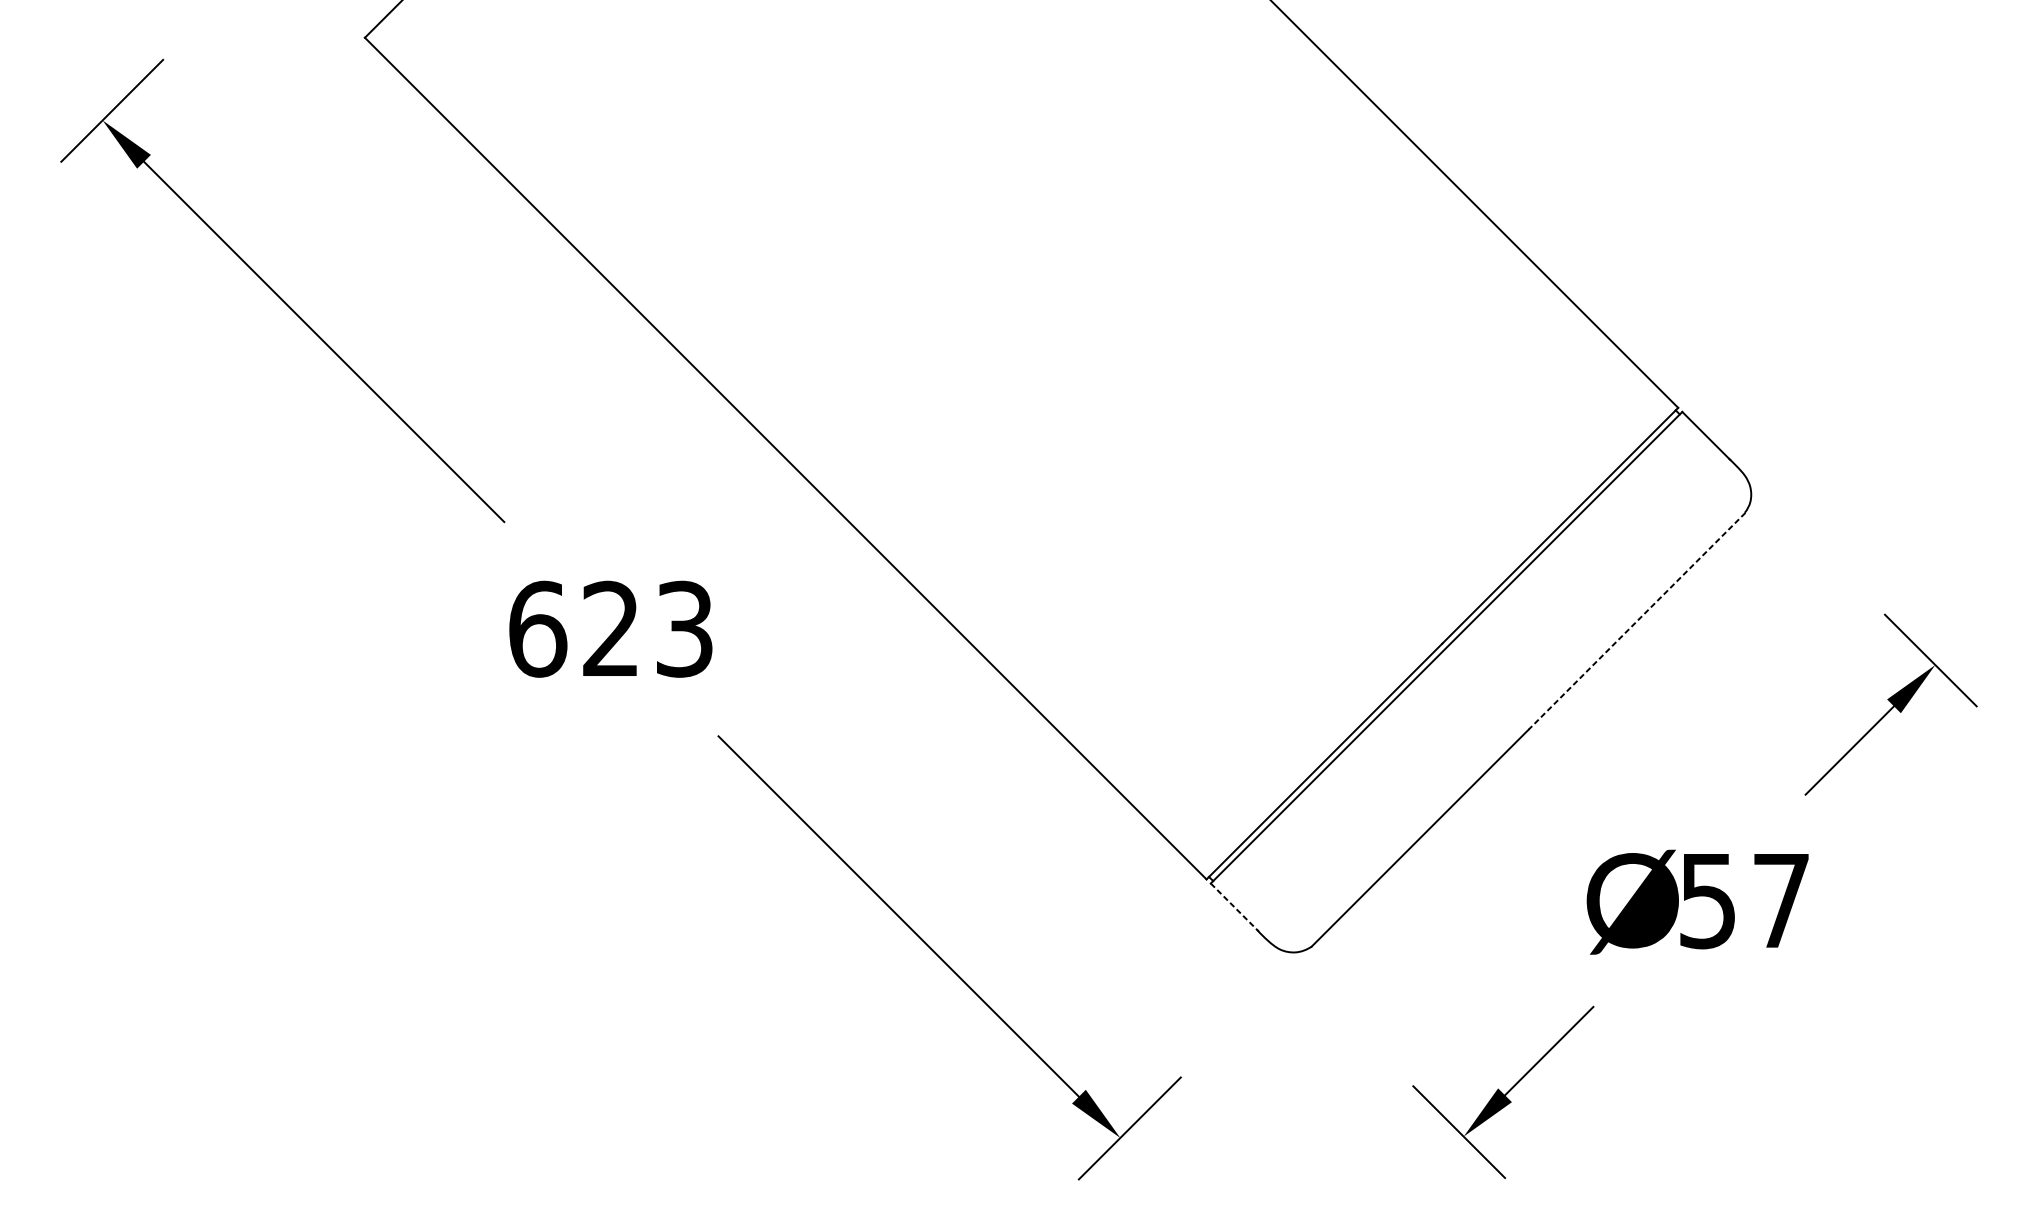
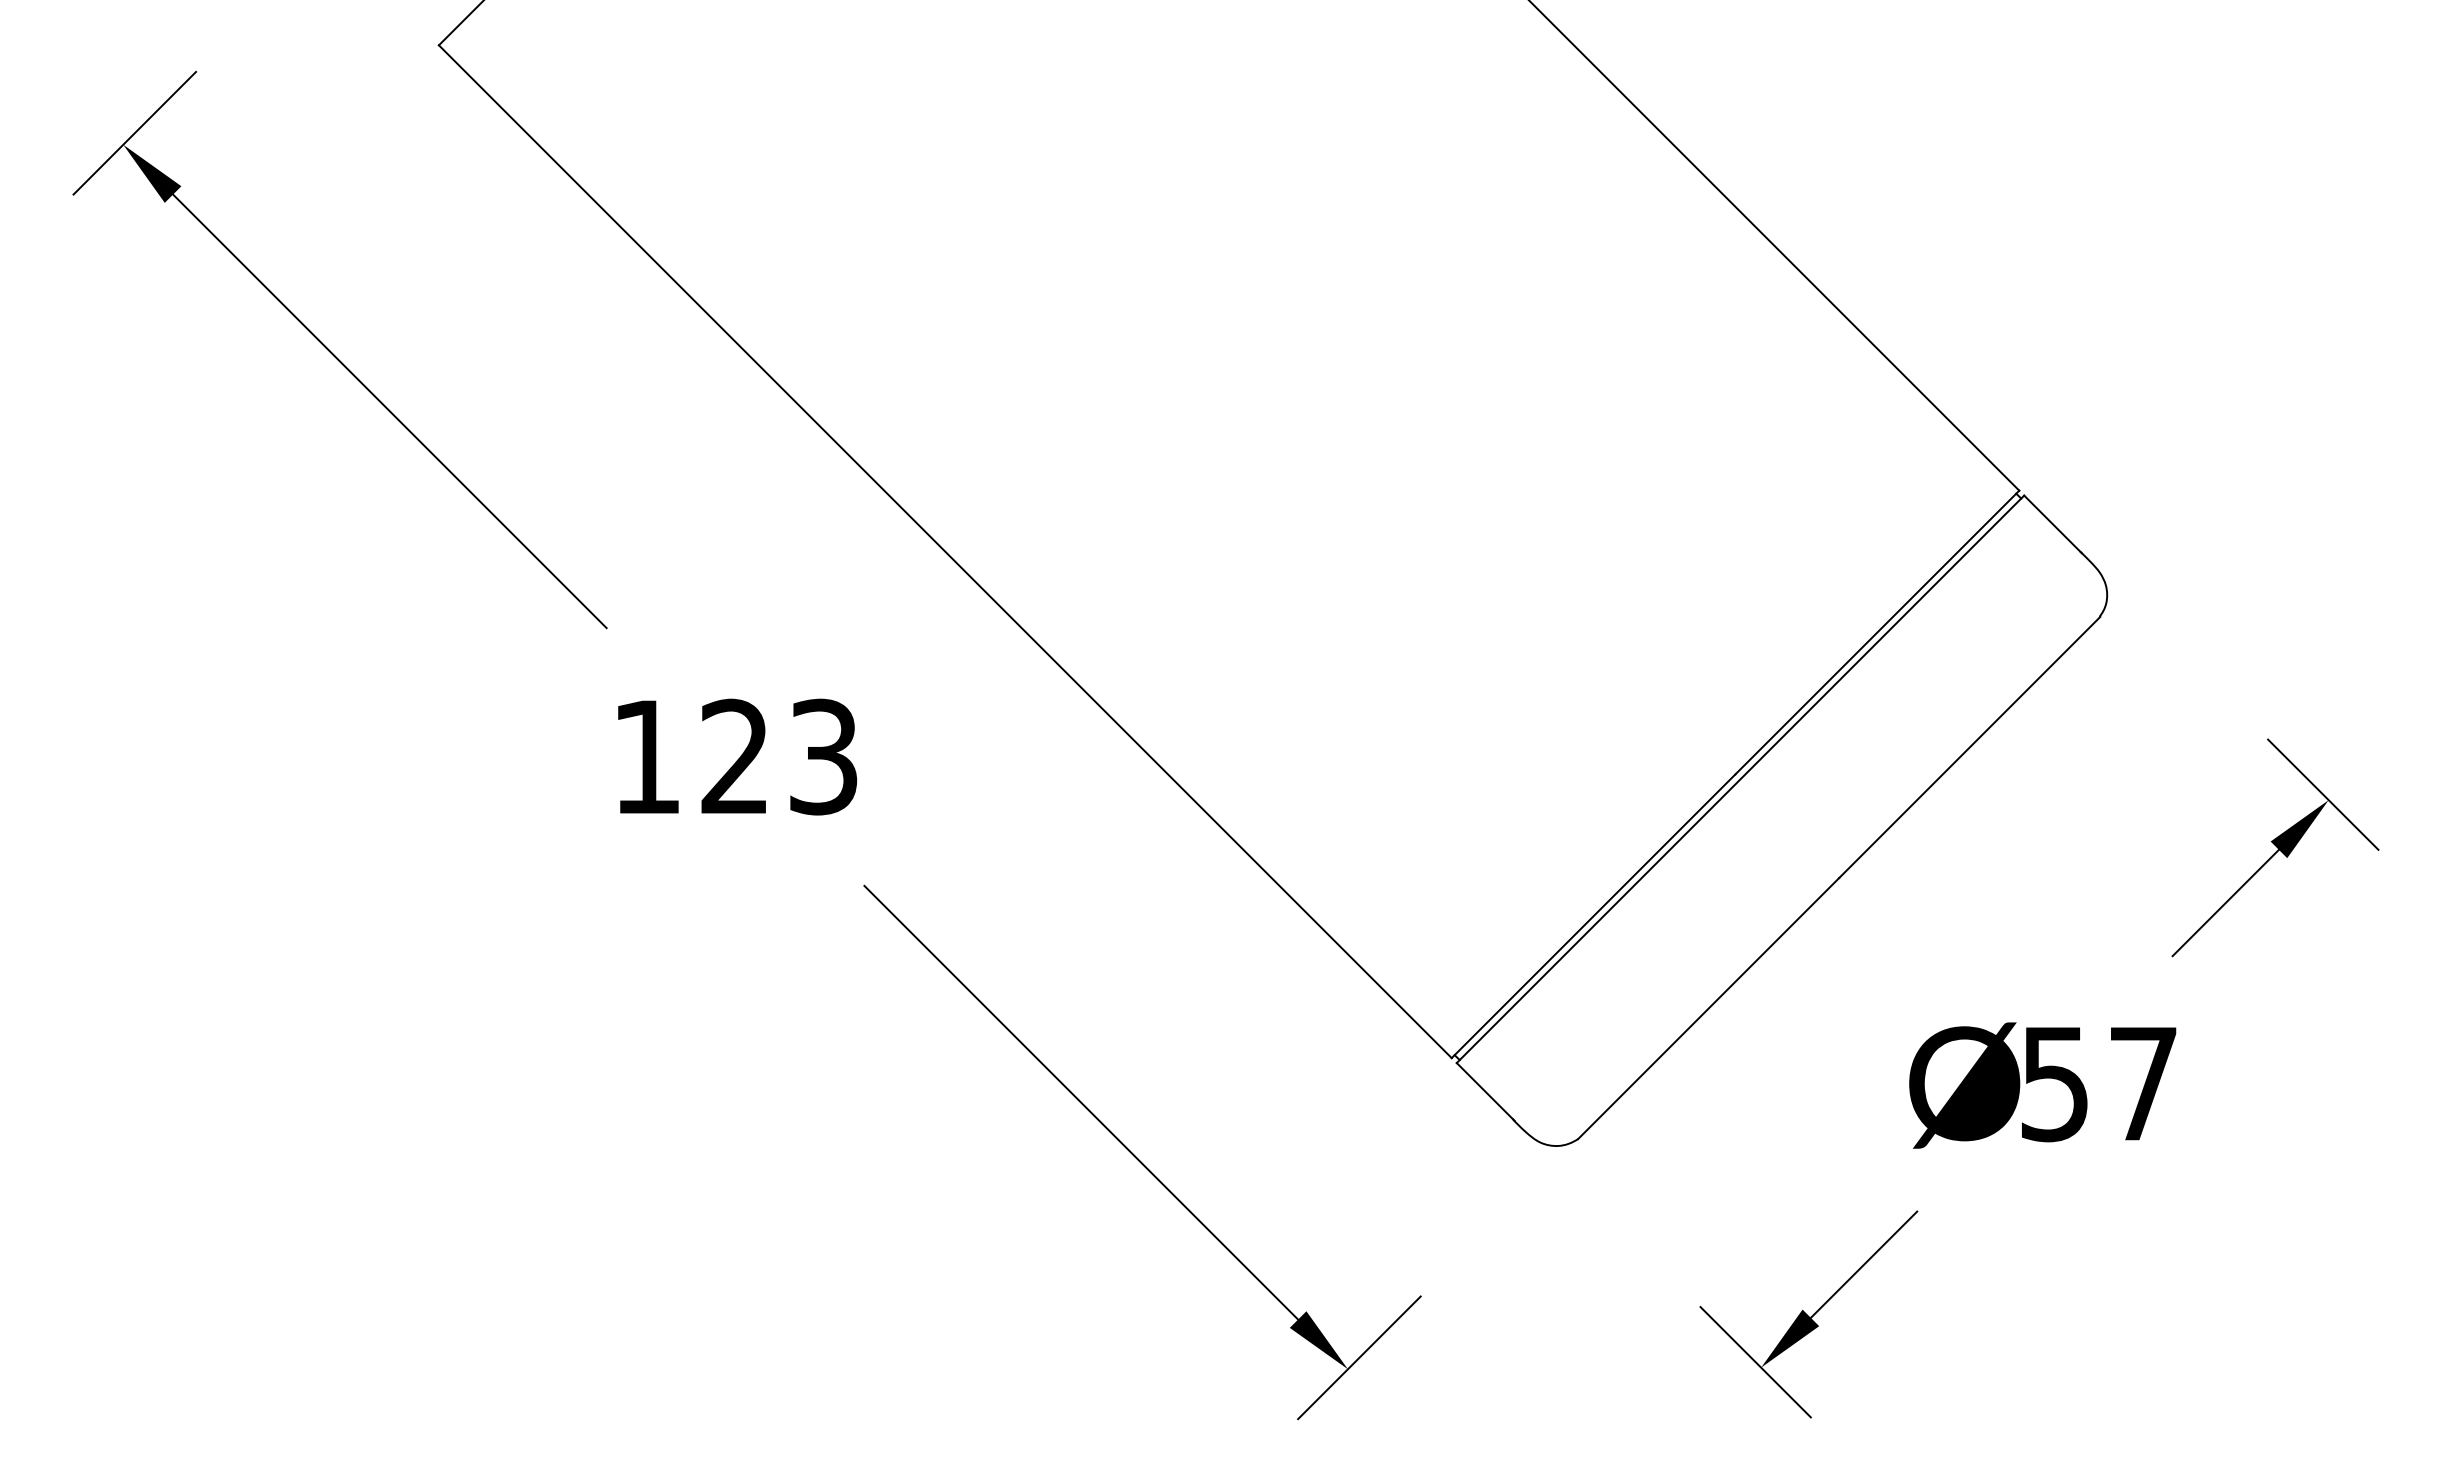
line: (1636, 621) -> (1969, 747), dashed -> solid
text: (538, 628) -> (647, 756), 623 -> 123
line: (1234, 907) -> (1485, 1091), dashed -> solid

